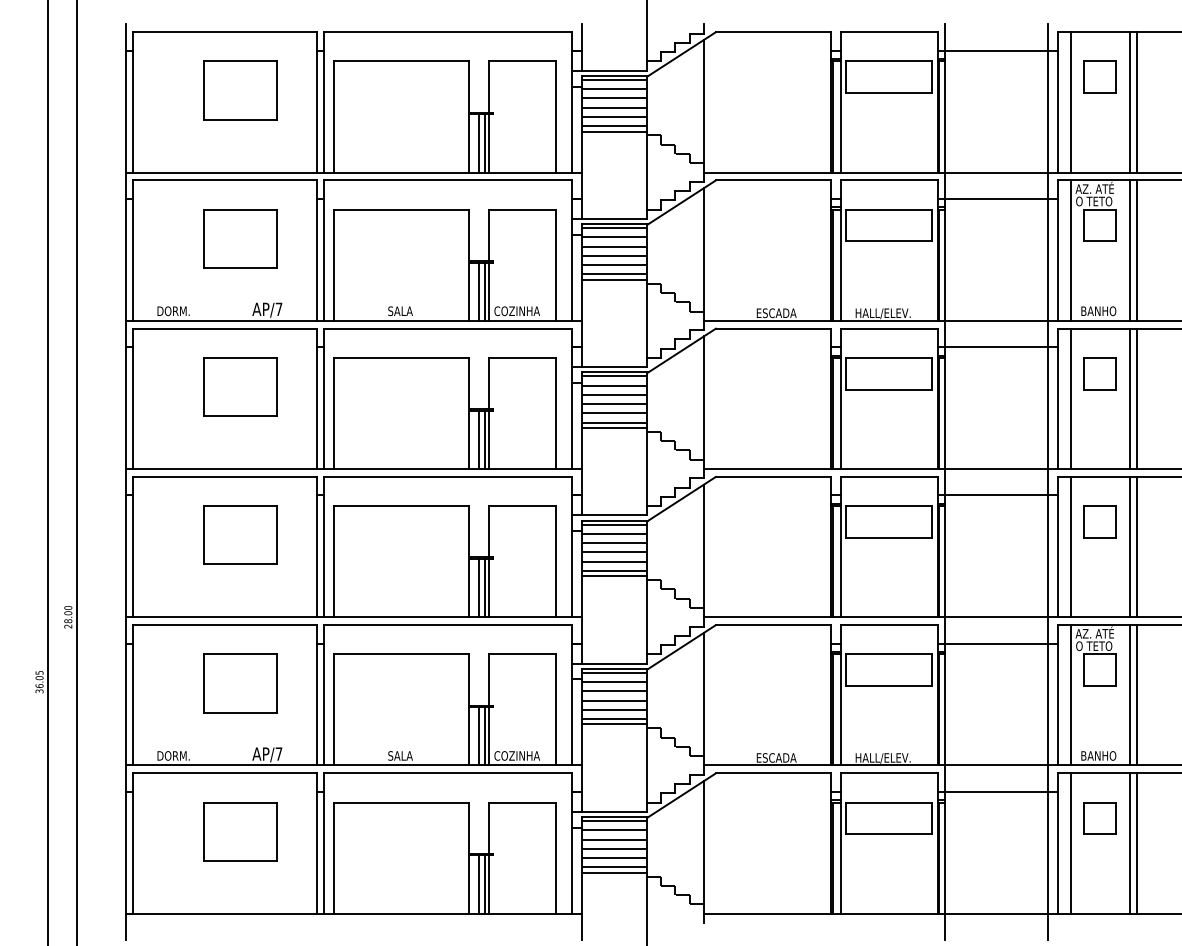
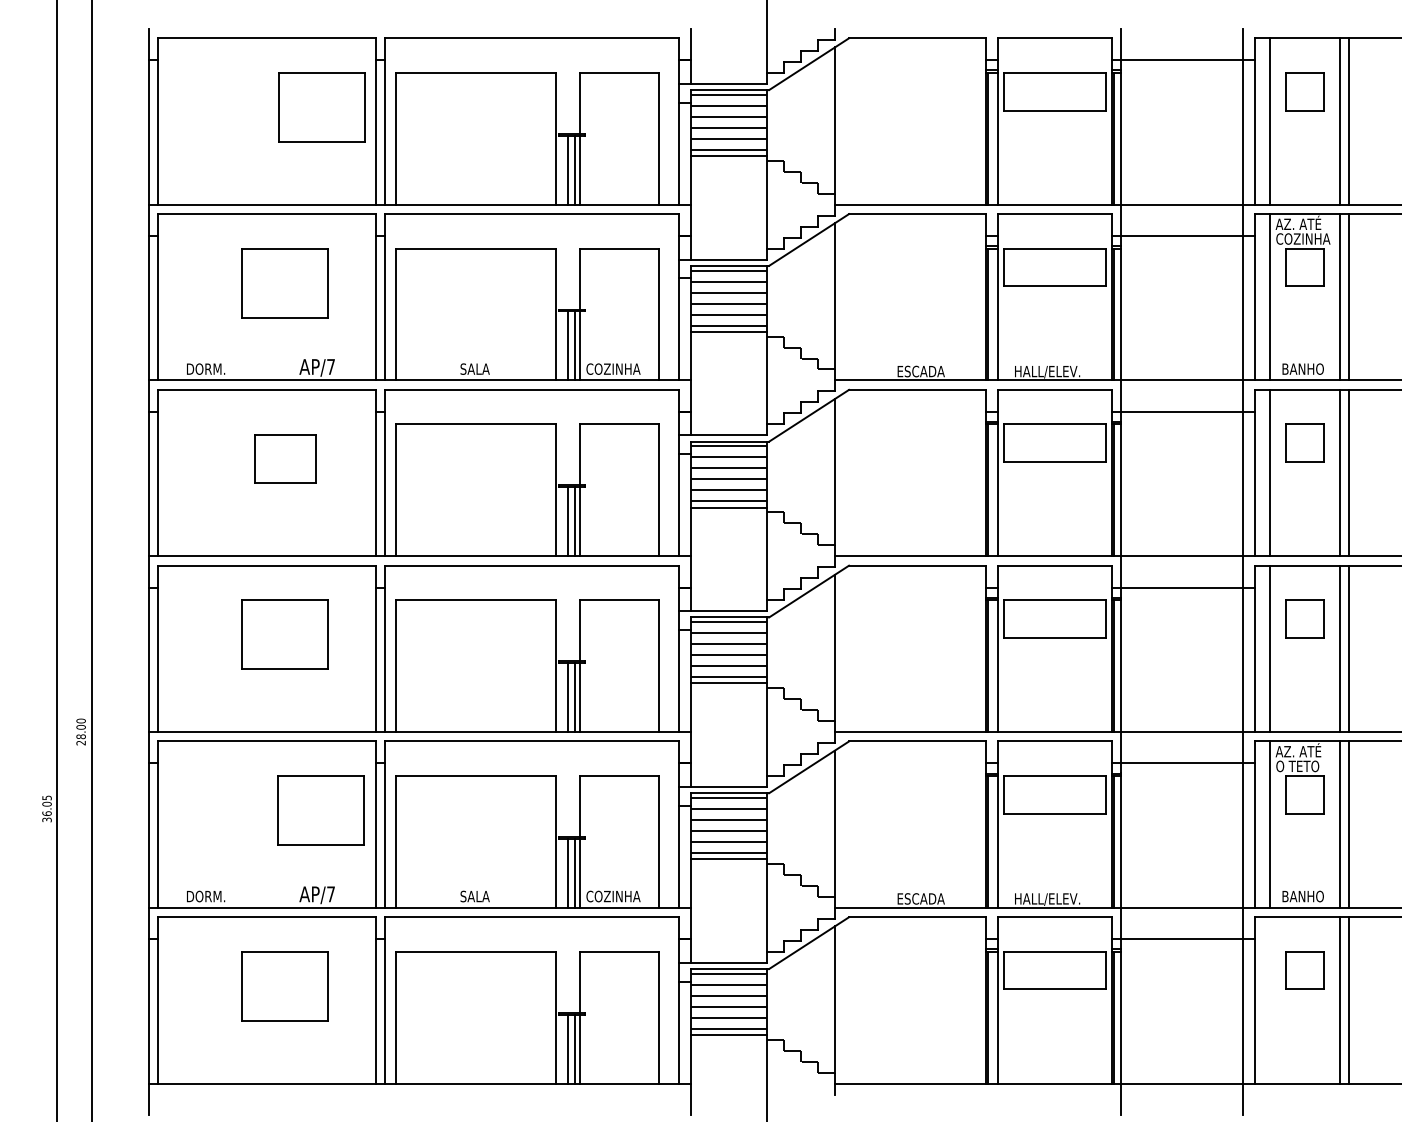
part: (240, 90) -> (322, 107), moved
text: (1100, 201) -> (1305, 239), O TETO -> COZINHA
part: (240, 386) -> (285, 458), size x0.7
part: (240, 683) -> (320, 810), moved
line: (1070, 843) -> (1269, 1000), removed

